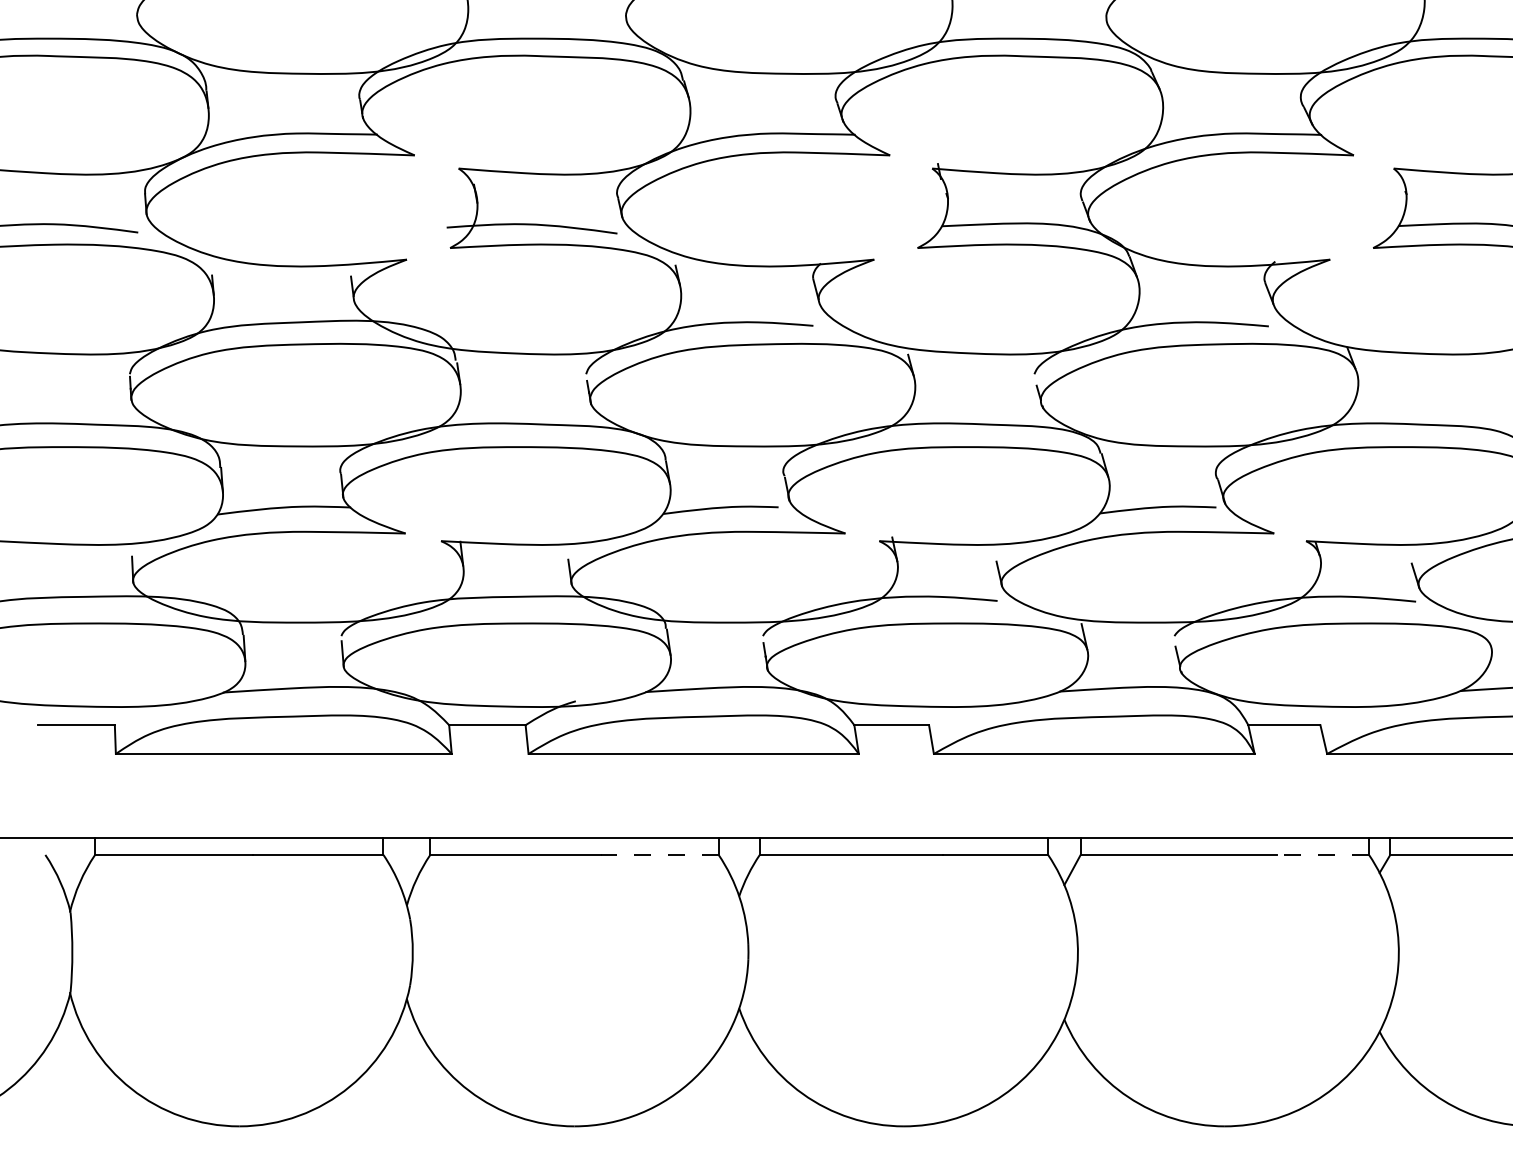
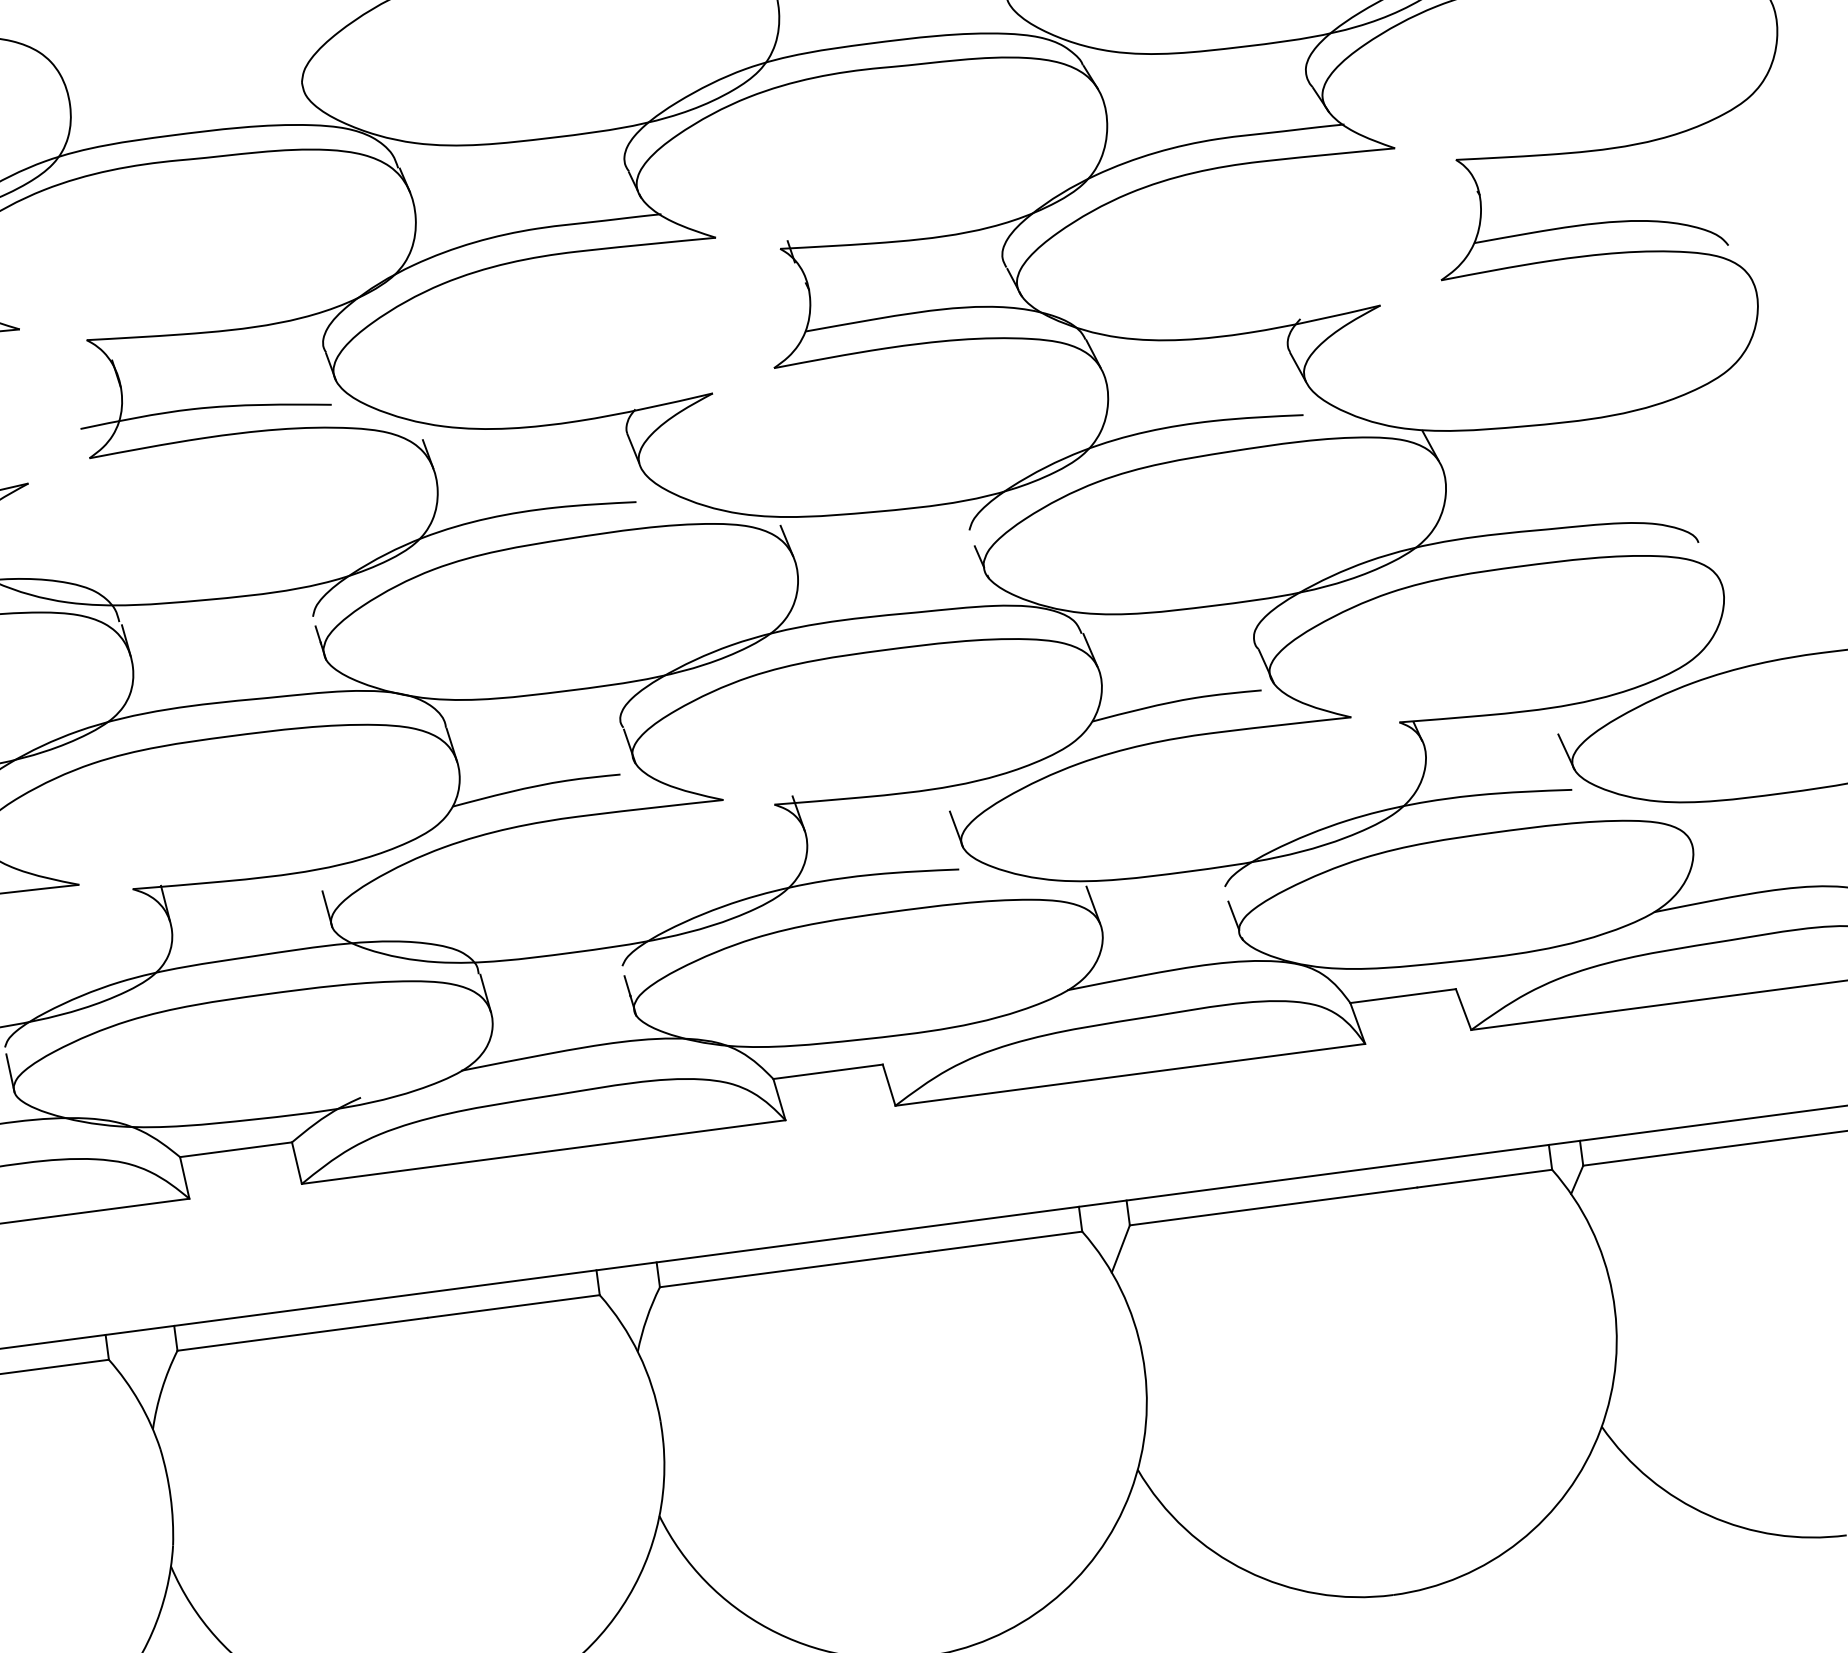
line: (659, 854) -> (513, 1305), dashed -> solid
line: (1322, 854) -> (1483, 1178), dashed -> solid

